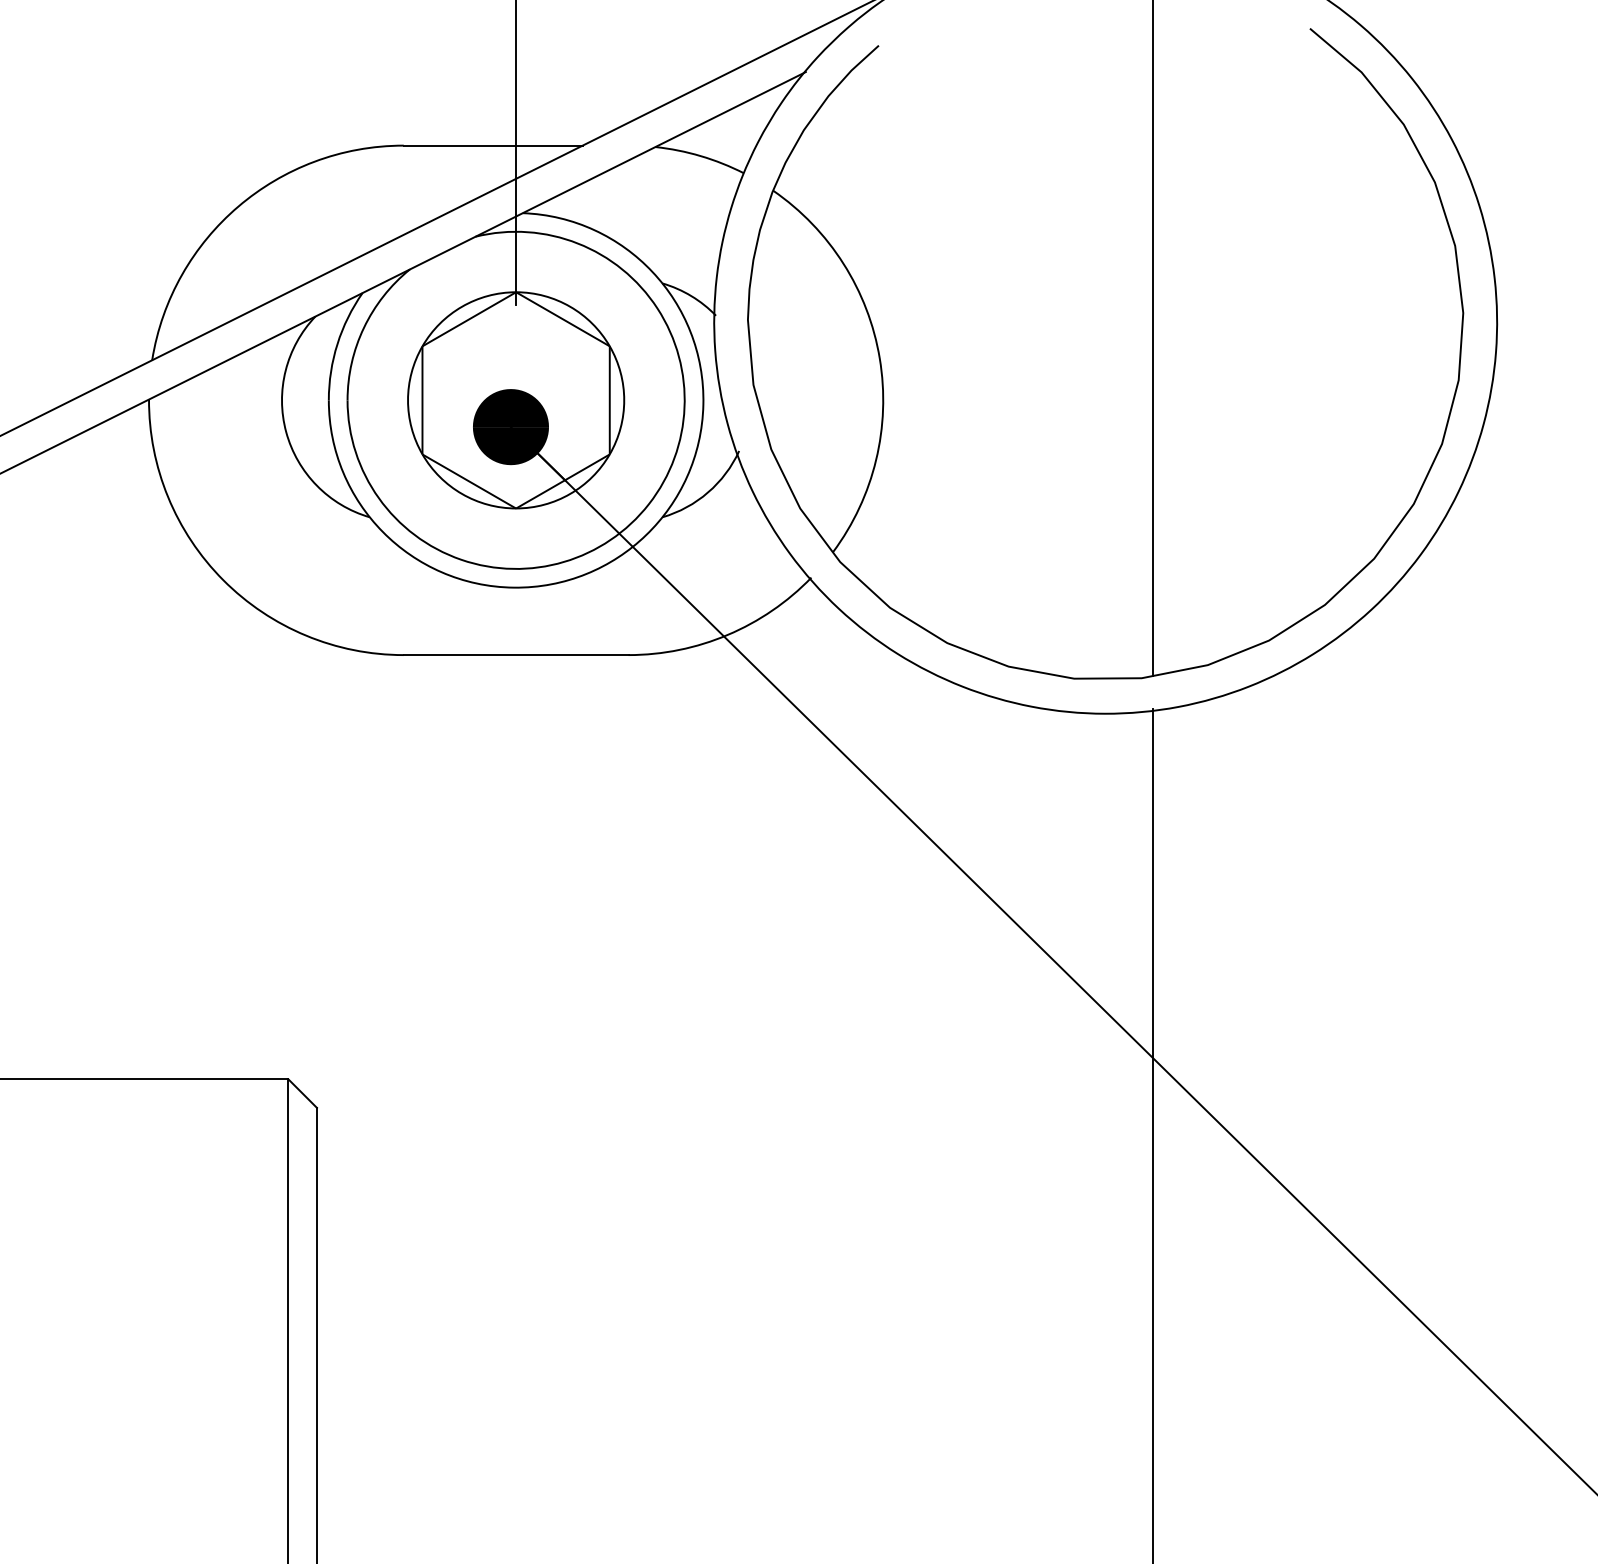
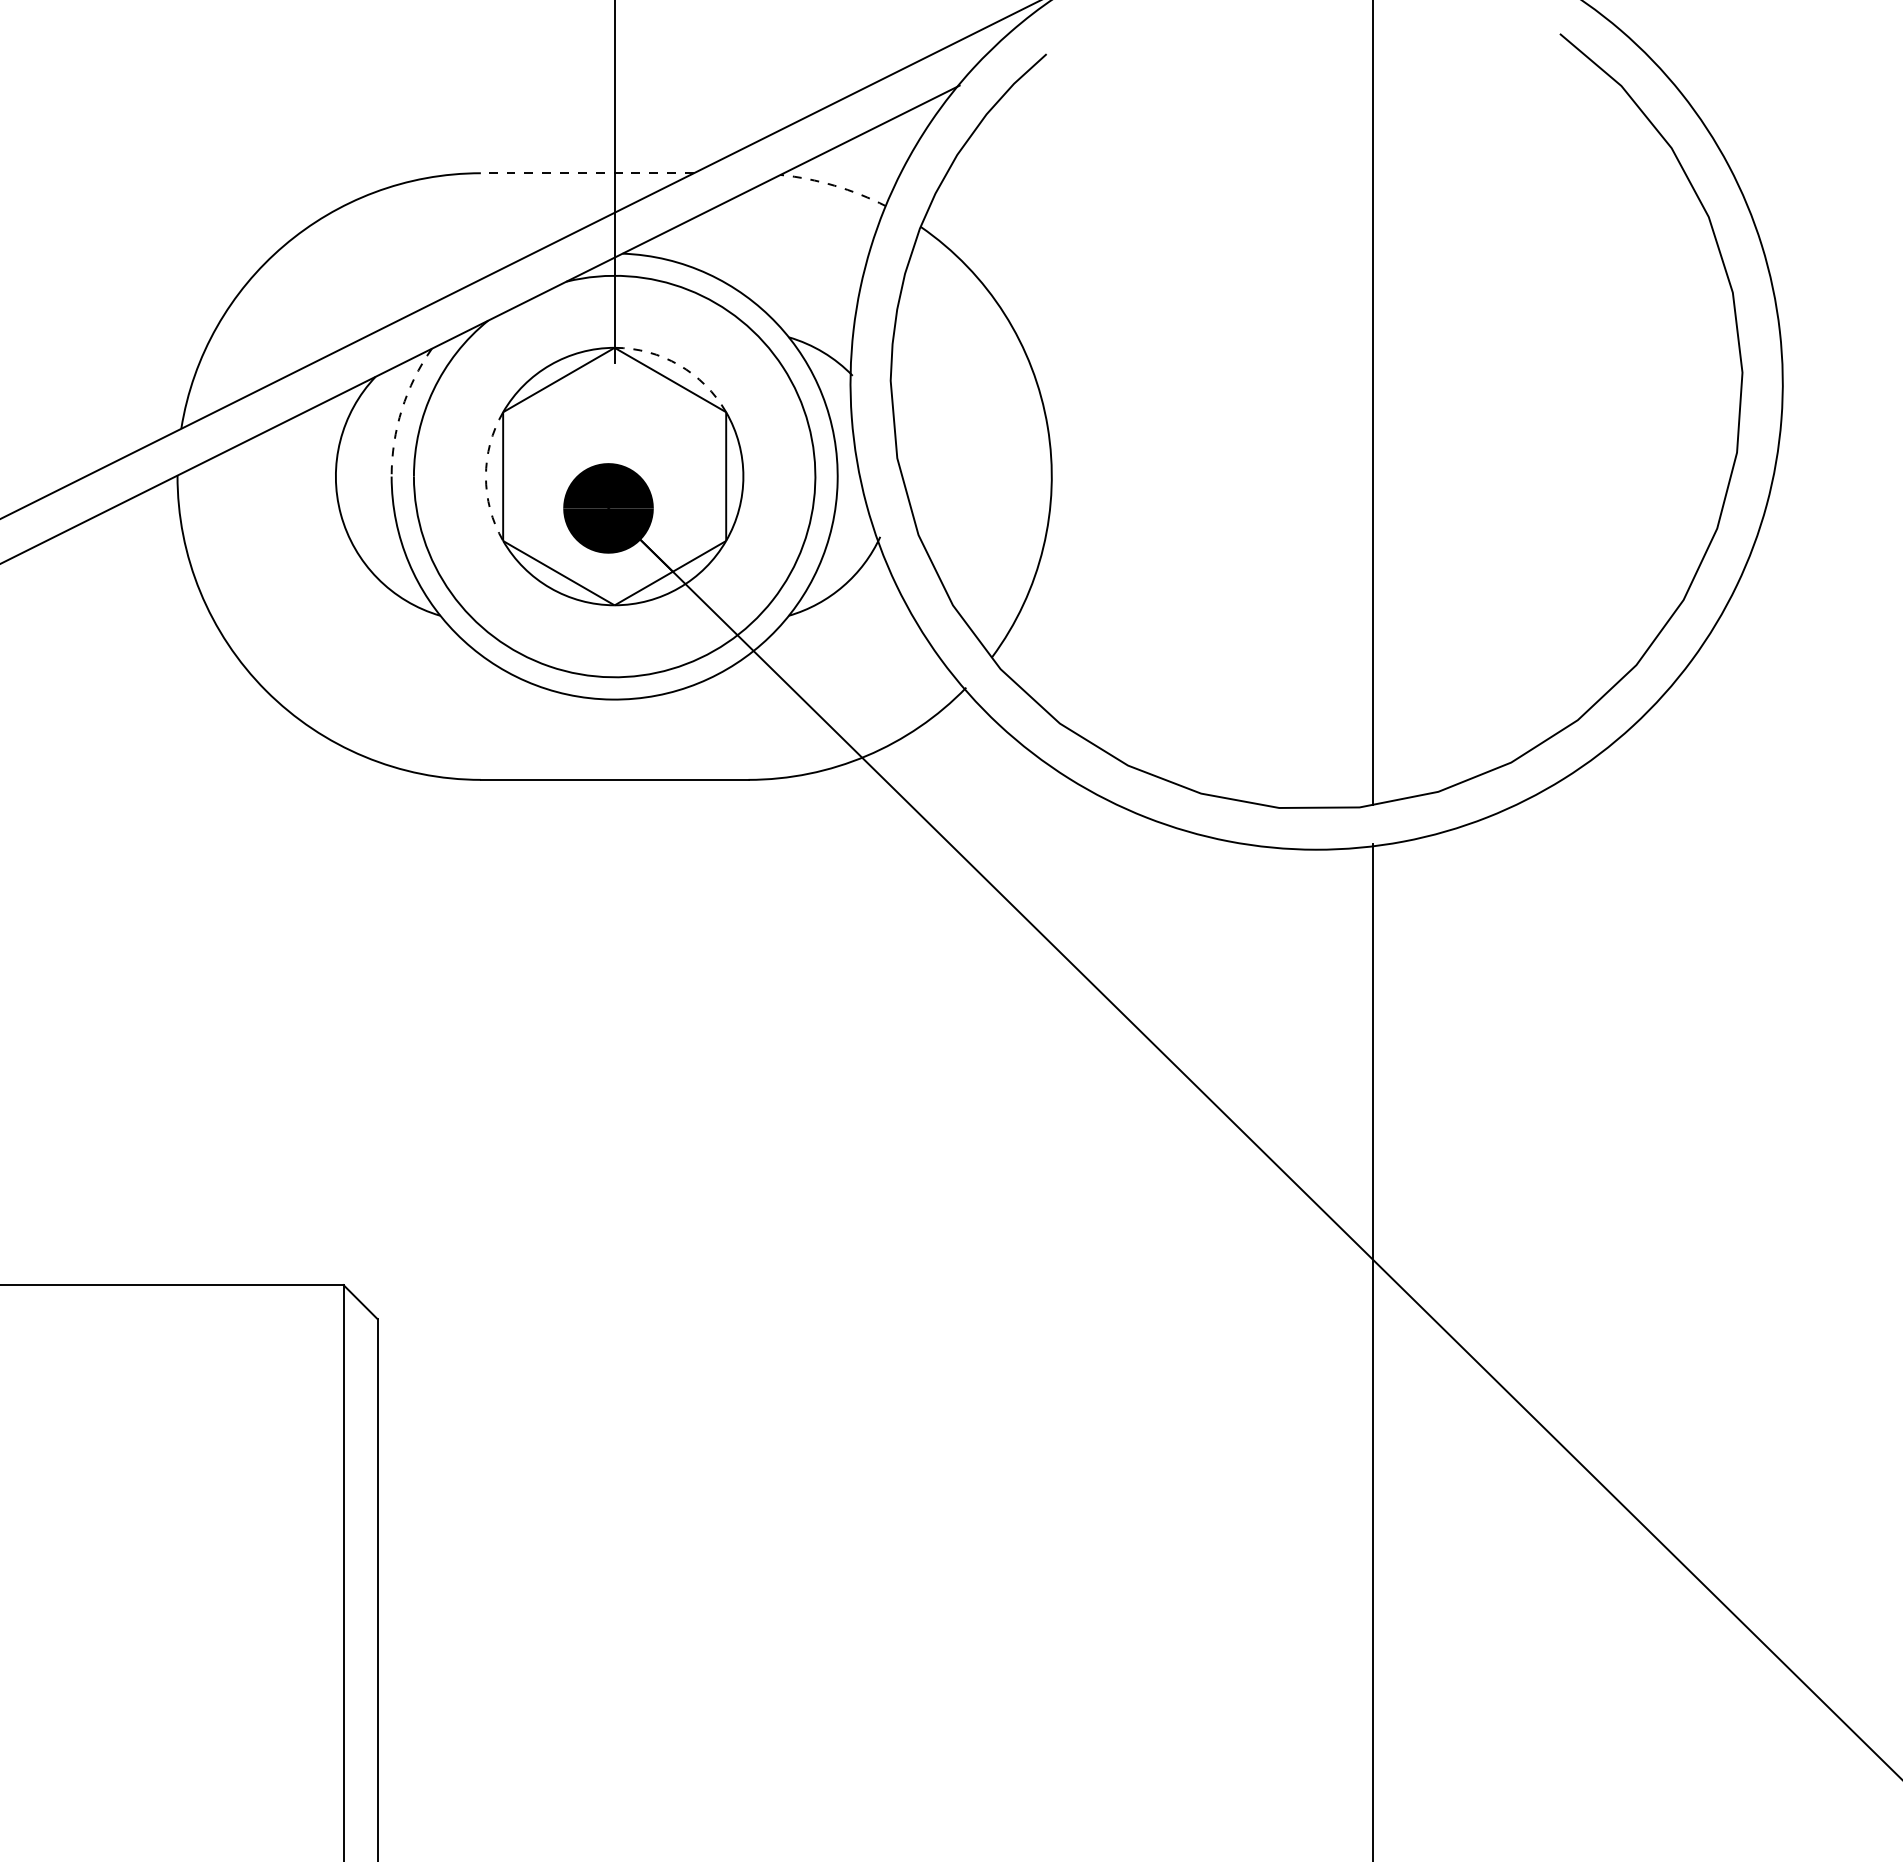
line: (493, 145) -> (587, 173), solid -> dashed
arc: (700, 155) -> (834, 185), solid -> dashed
arc: (570, 307) -> (679, 365), solid -> dashed
arc: (337, 344) -> (401, 409), solid -> dashed
arc: (407, 400) -> (485, 476), solid -> dashed

